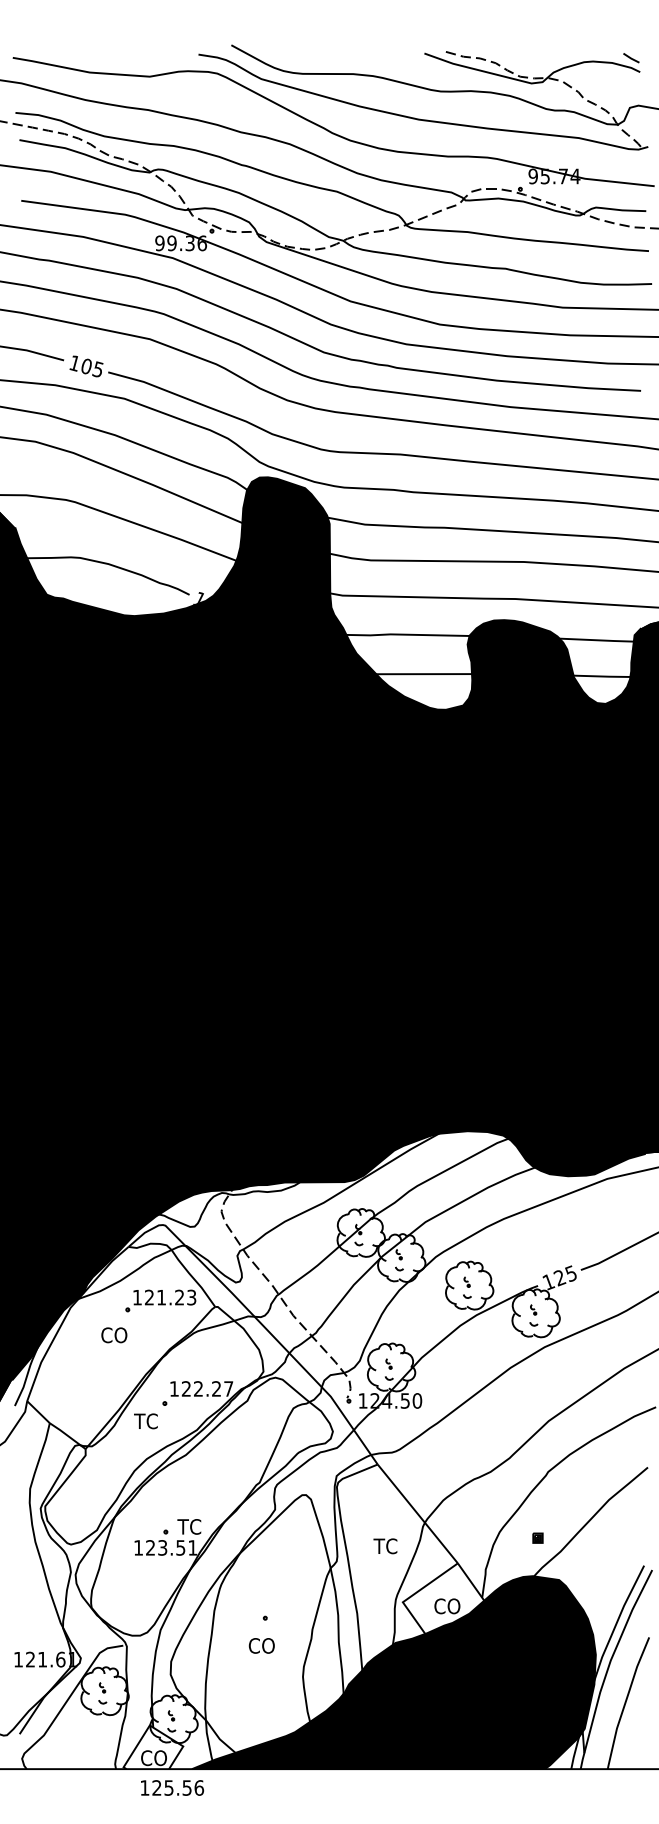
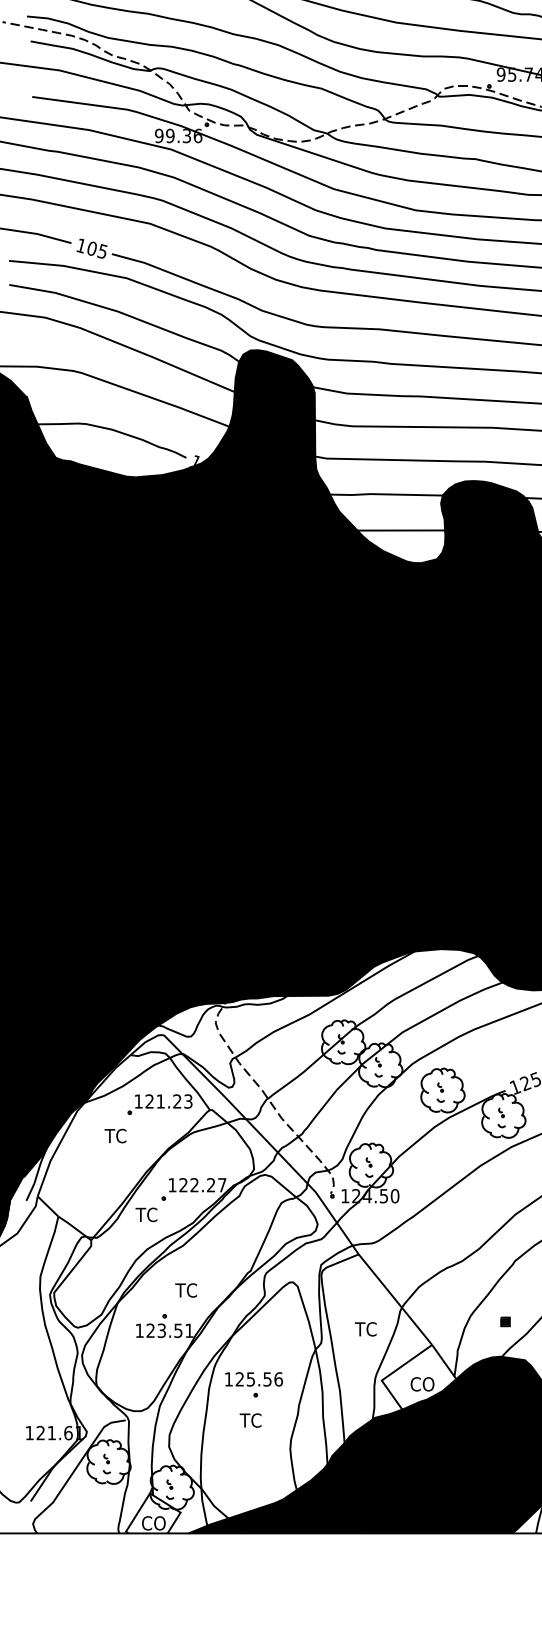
text: (113, 1335) -> (116, 1136), CO -> TC
text: (189, 1526) -> (186, 1290), moved
text: (260, 1645) -> (251, 1420), CO -> TC
text: (172, 1787) -> (254, 1378), moved

